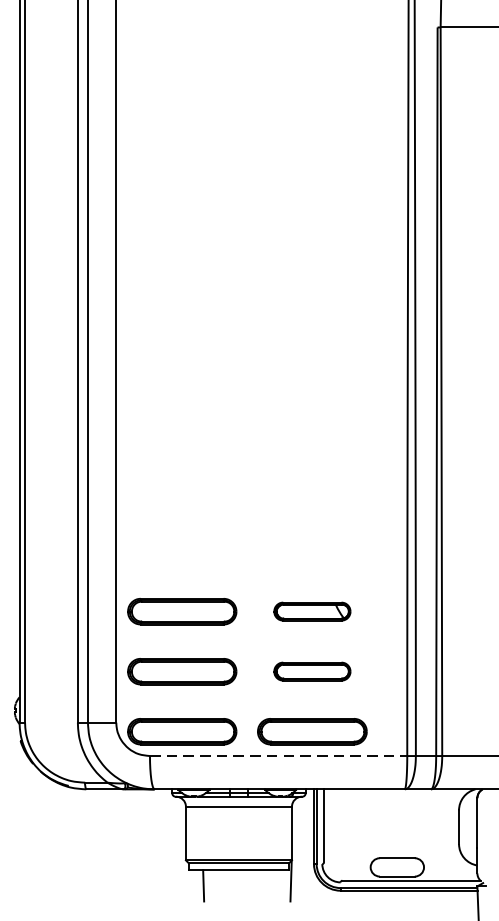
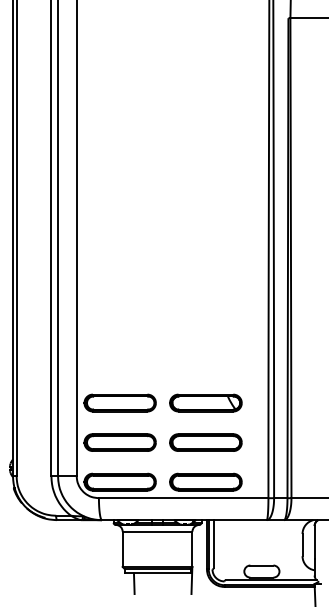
part: (311, 610) -> (205, 402), size x1.43
part: (311, 671) -> (205, 442), size x1.43
line: (278, 756) -> (183, 498), dashed -> solid

